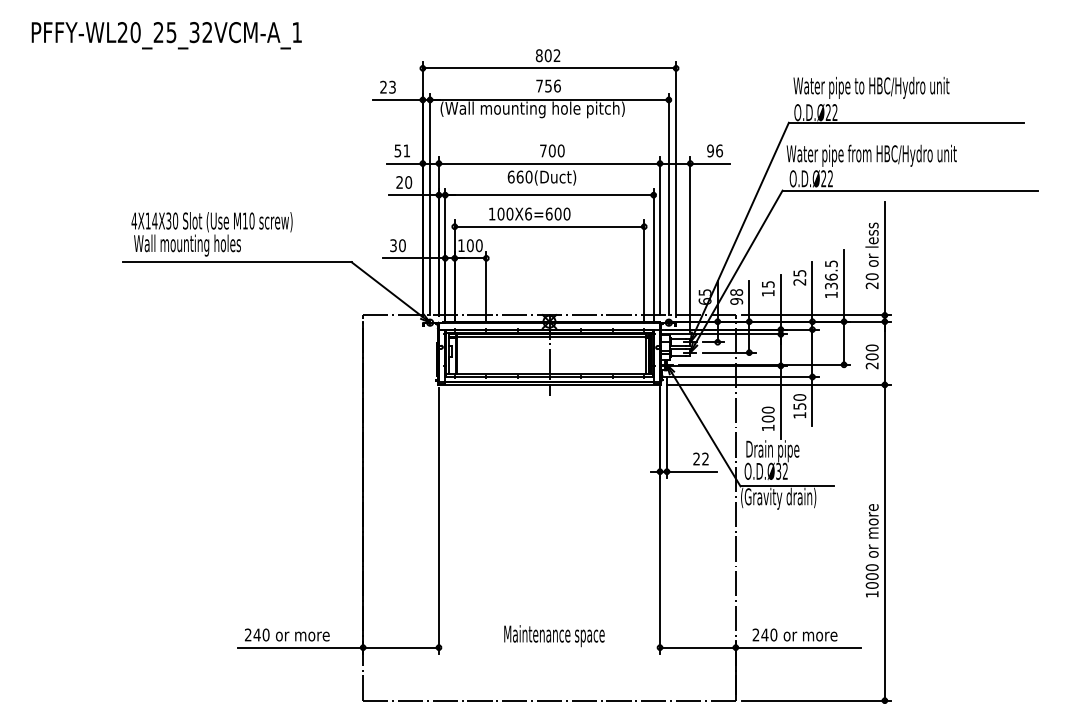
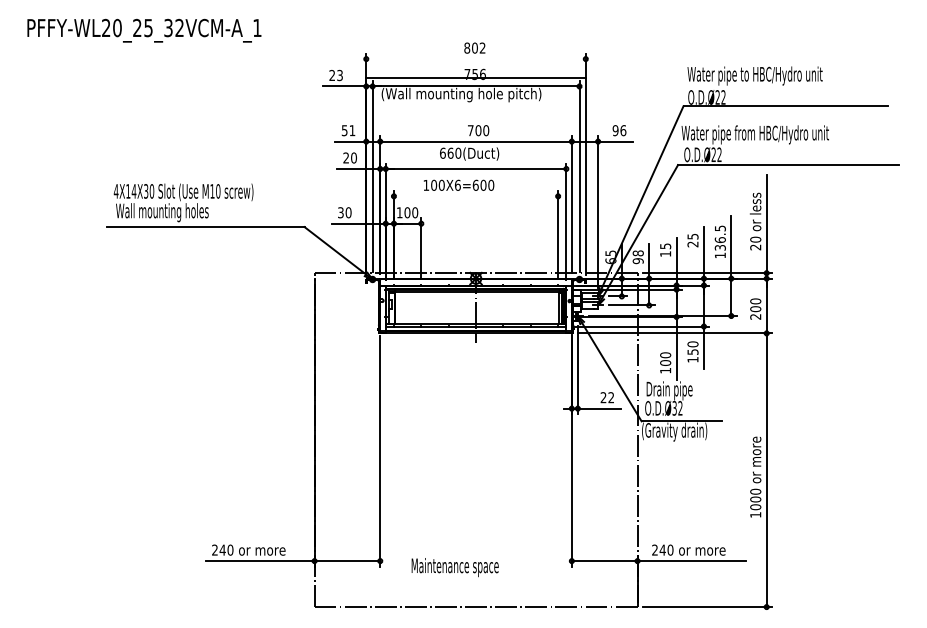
line: (549, 68) -> (476, 78), moved
line: (549, 226) -> (476, 196), removed
text: (554, 636) -> (455, 567), moved

